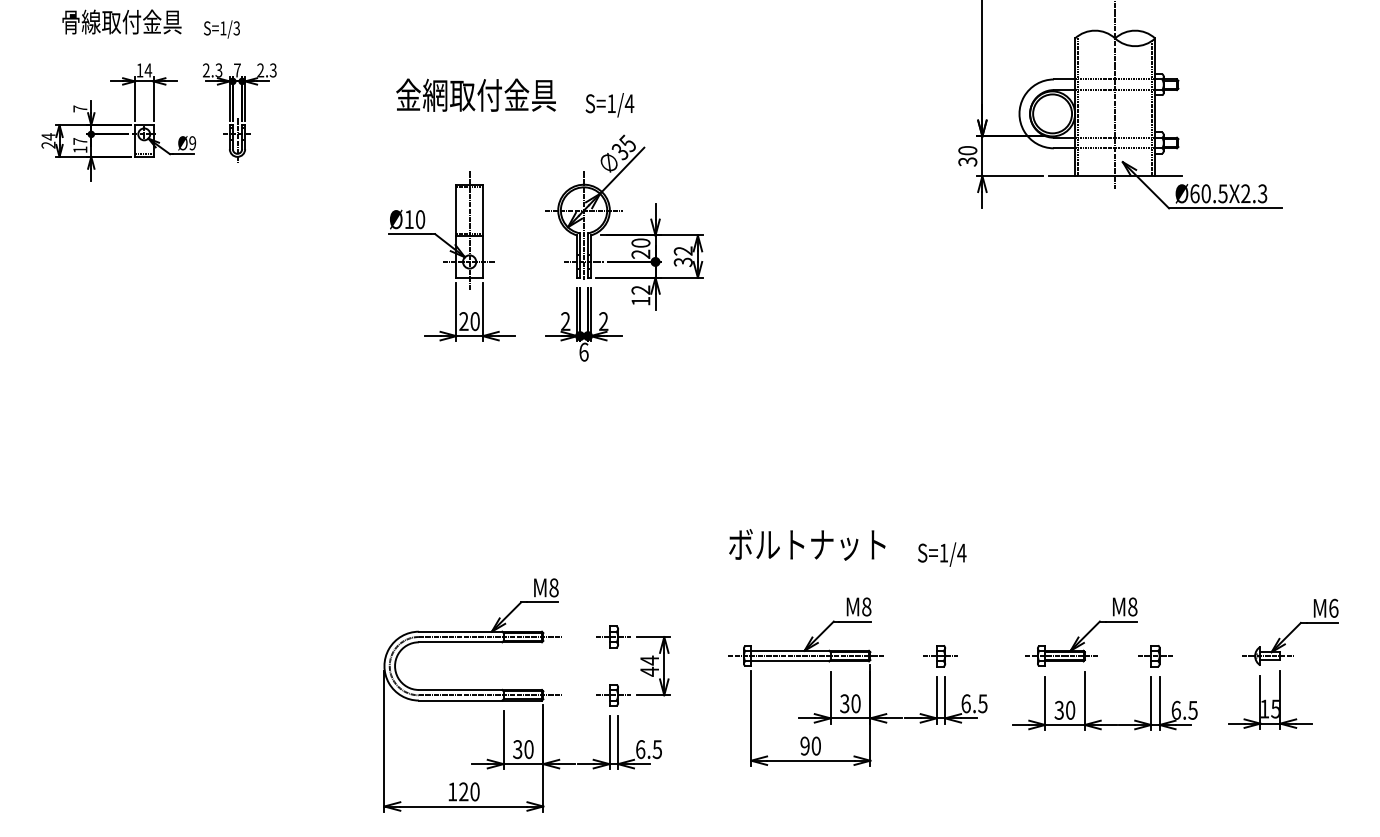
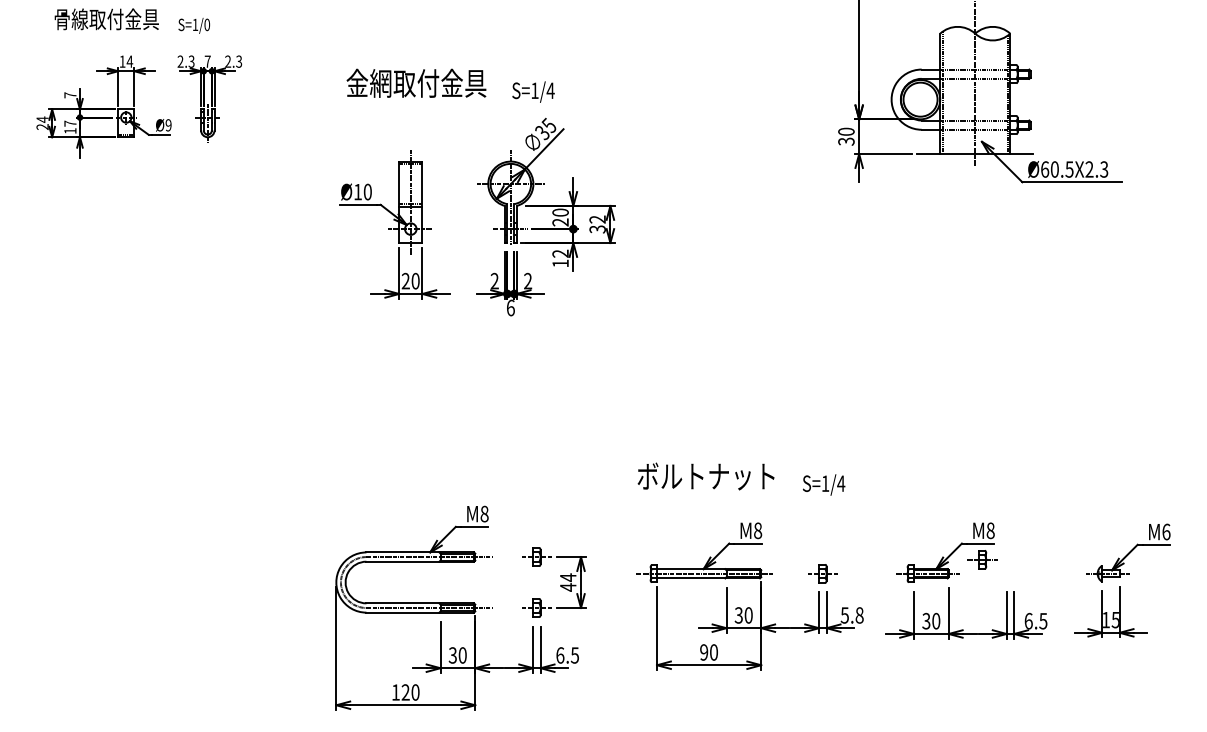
text: (236, 28) -> (206, 24), S=1/3 -> S=1/0
part: (1155, 656) -> (982, 560), moved
text: (974, 703) -> (852, 615), 6.5 -> 5.8

